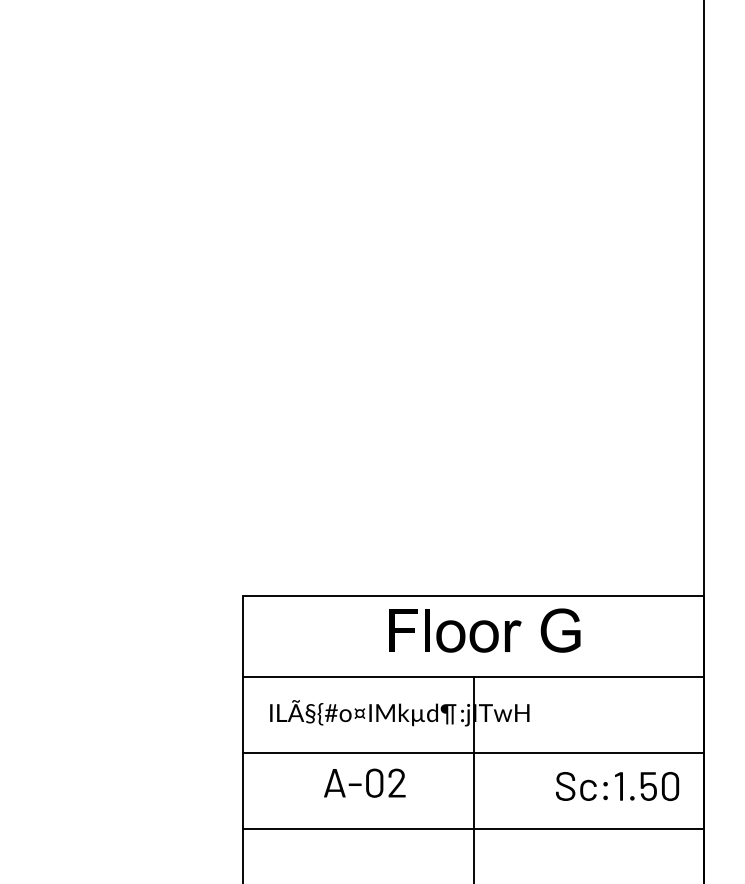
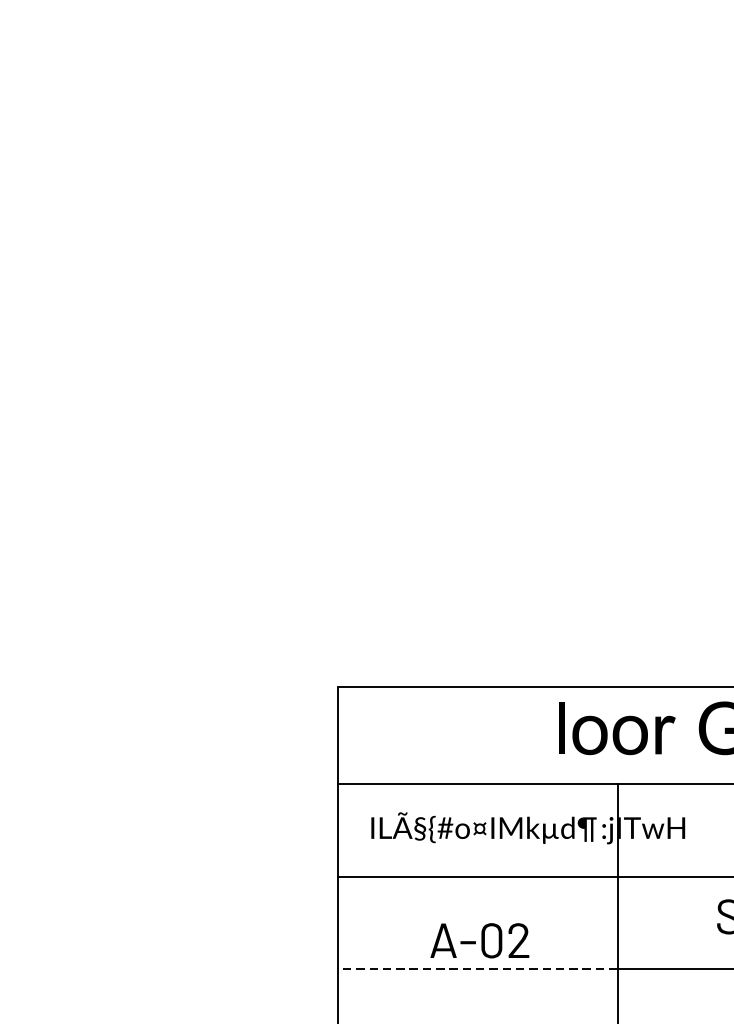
fill: (403, 630) -> (532, 728), removed
text: (364, 782) -> (479, 939), moved
line: (357, 829) -> (477, 968), solid -> dashed

